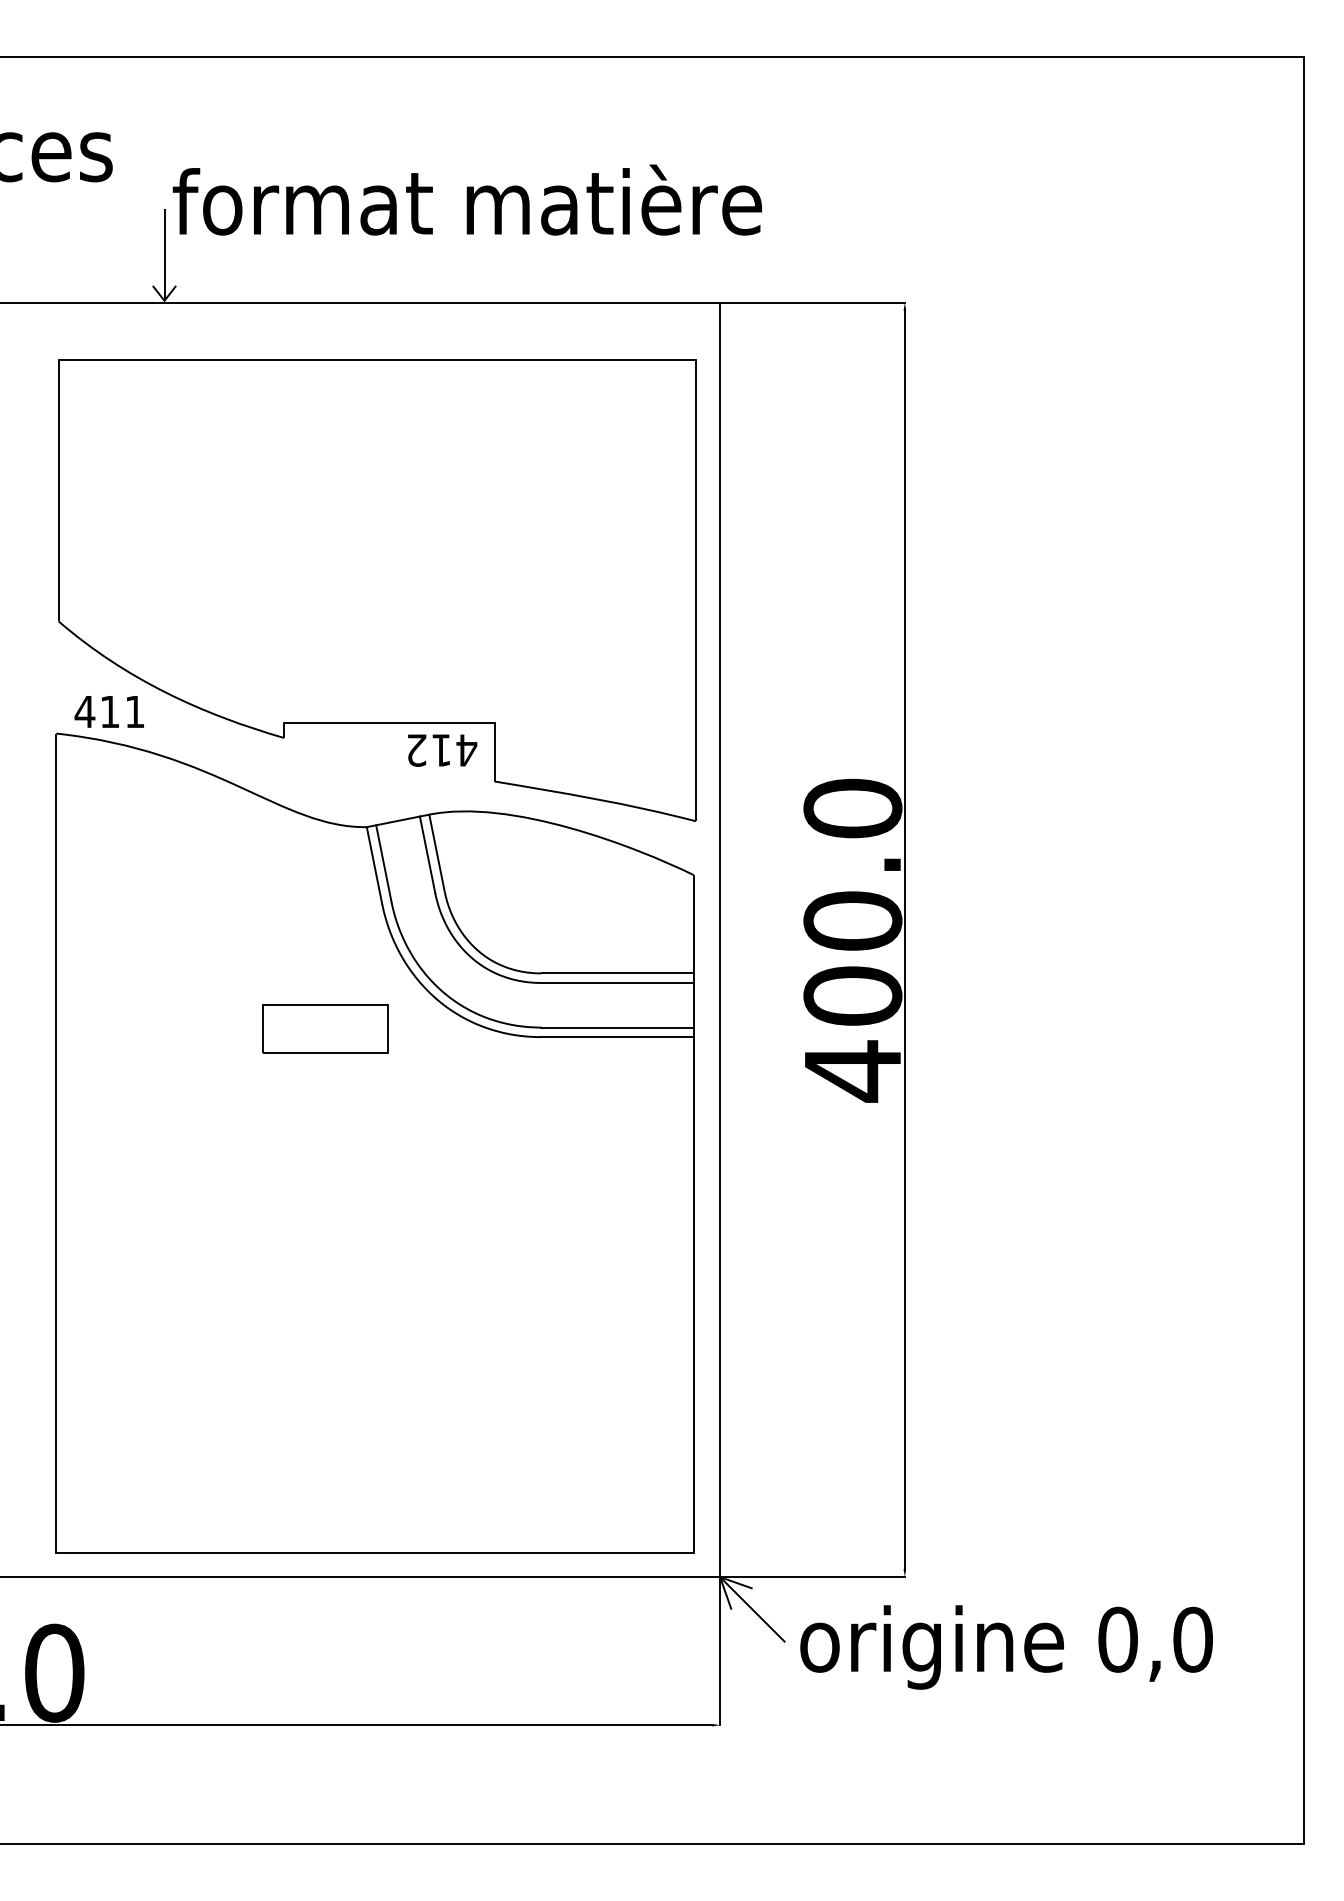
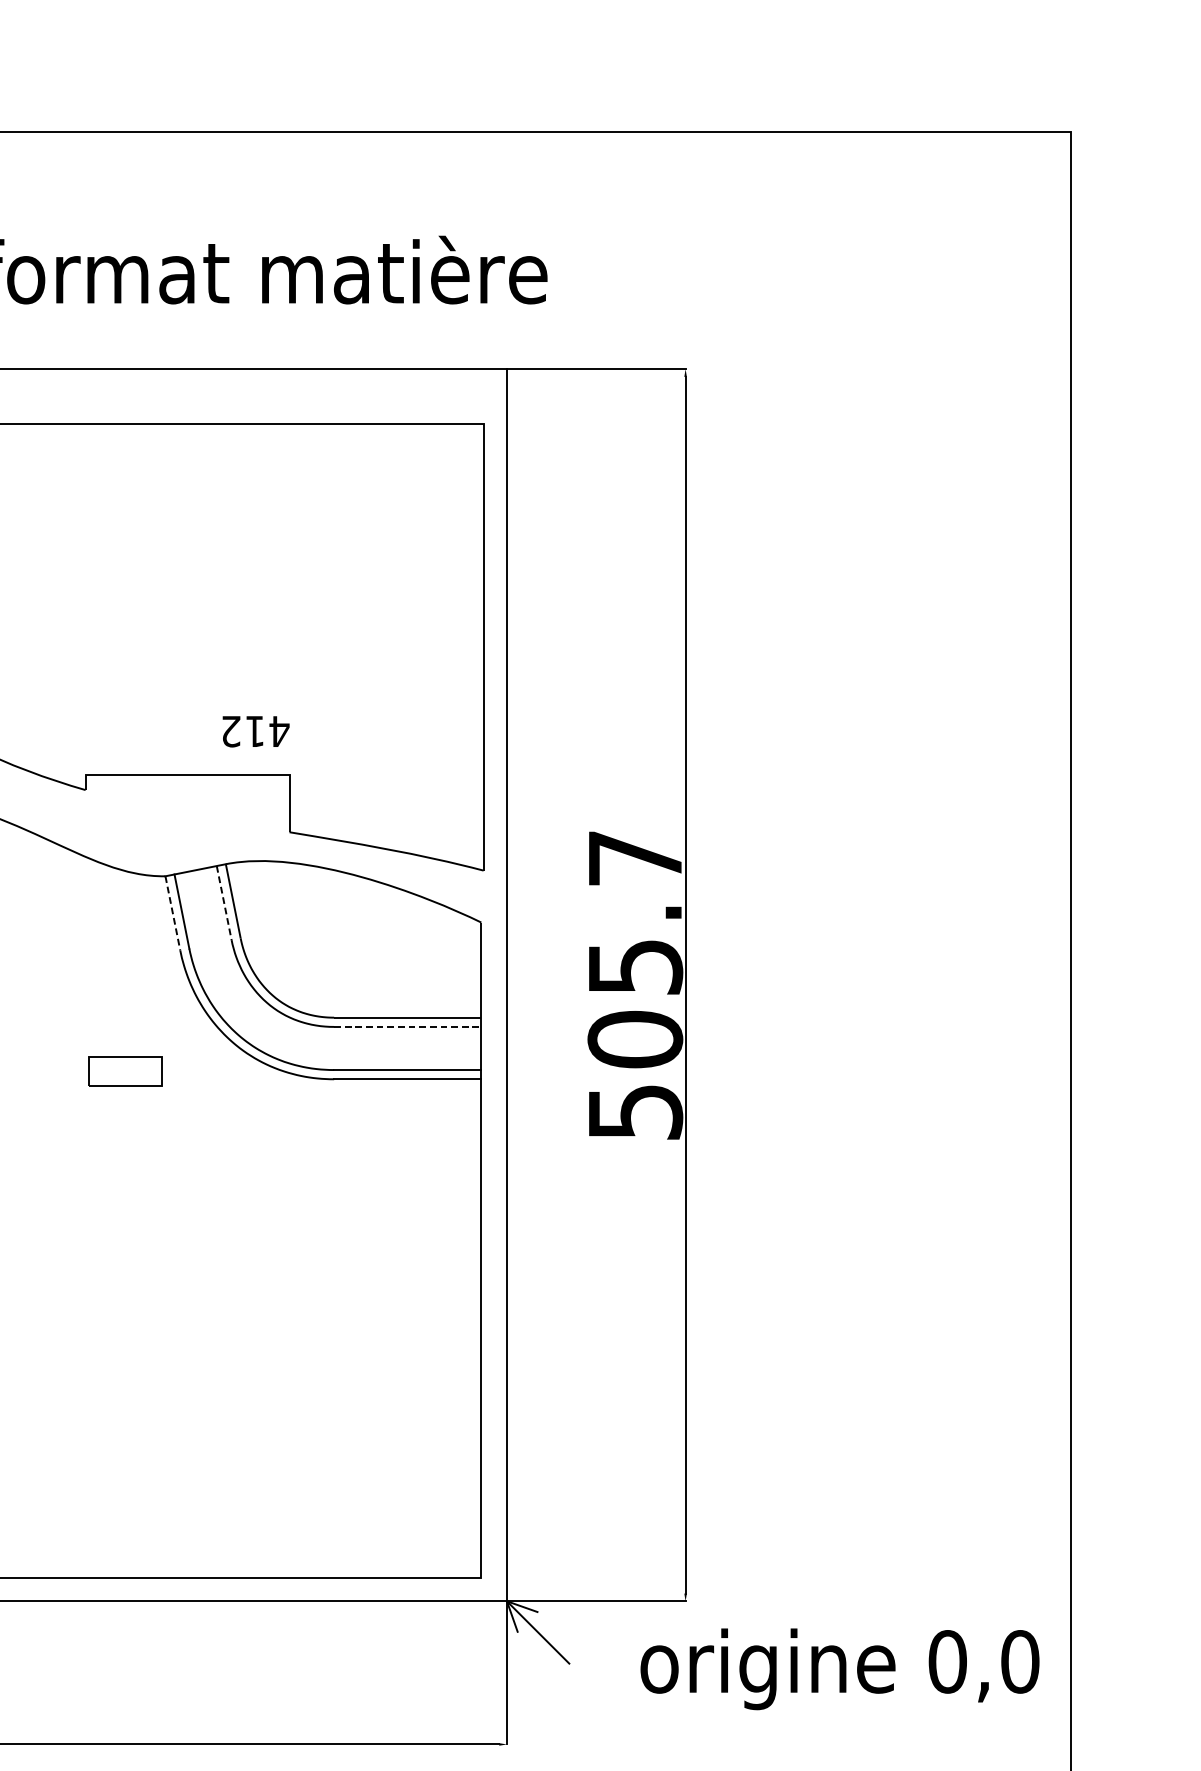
text: (442, 750) -> (256, 731), moved
line: (427, 855) -> (224, 903), solid -> dashed
line: (374, 865) -> (172, 913), solid -> dashed
text: (852, 940) -> (634, 985), 400.0 -> 505.7
line: (617, 982) -> (407, 1026), solid -> dashed
part: (325, 1028) -> (125, 1070), size x0.6
text: (1006, 1647) -> (839, 1669), moved

